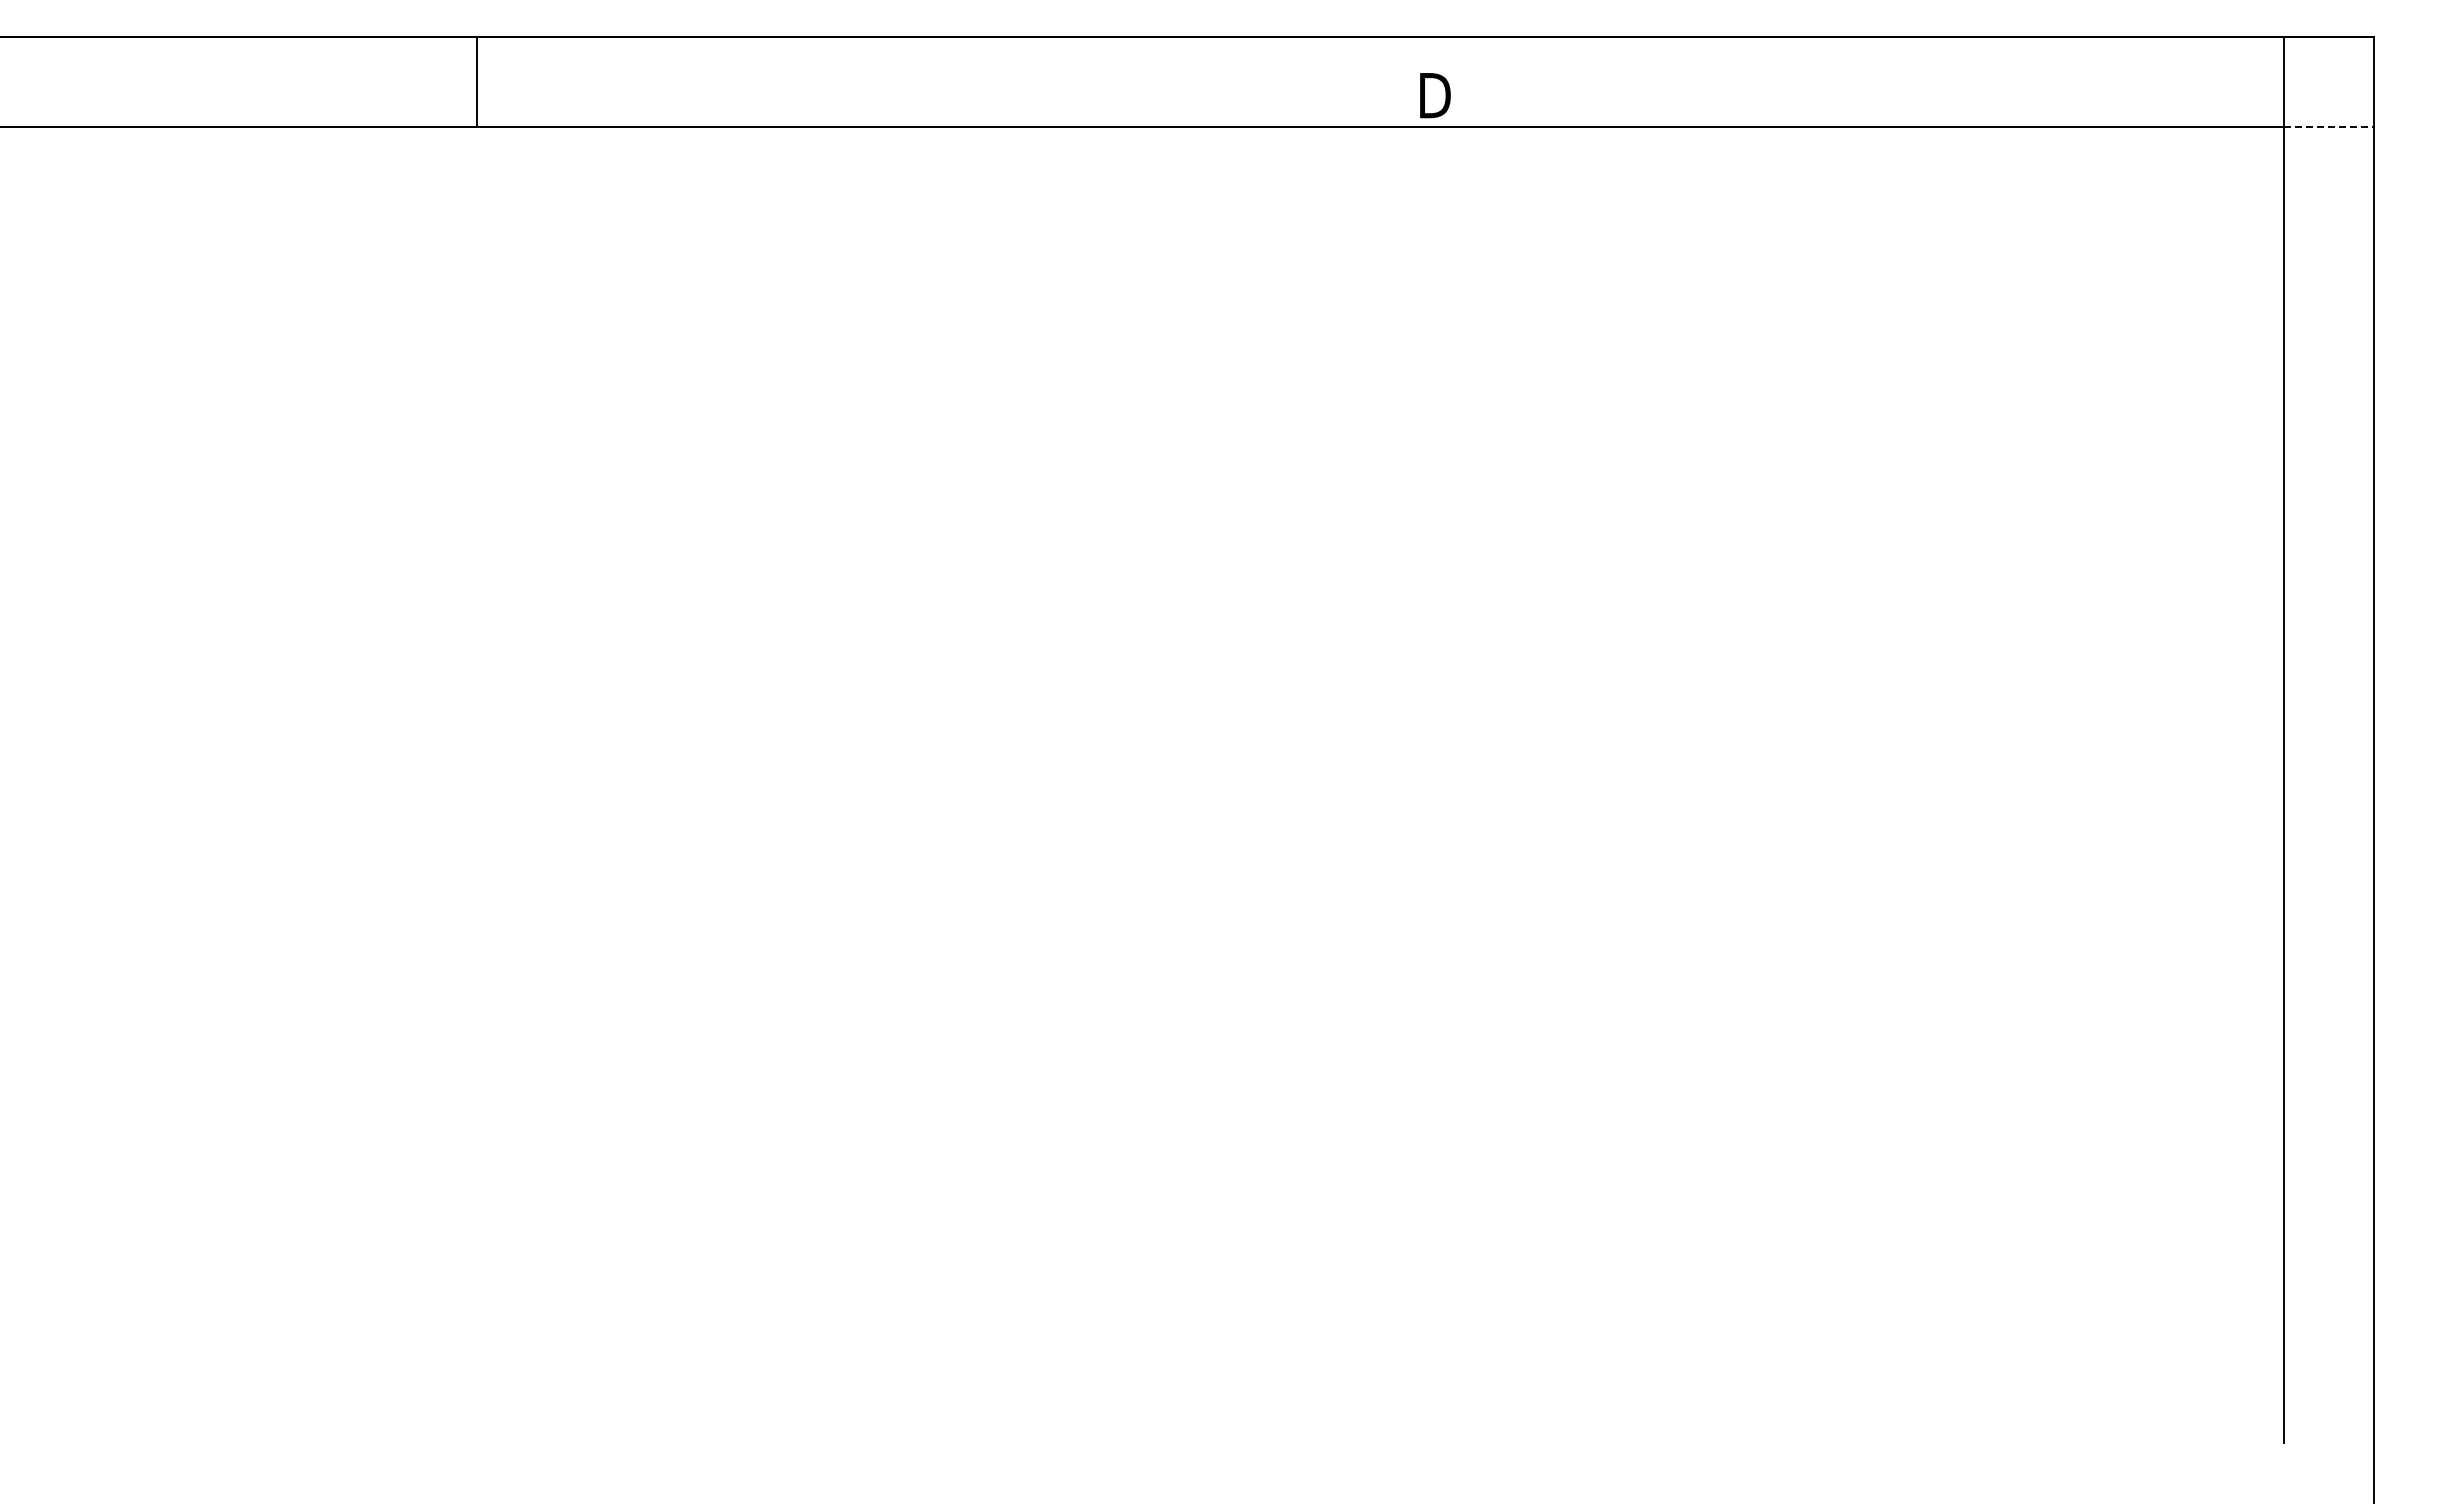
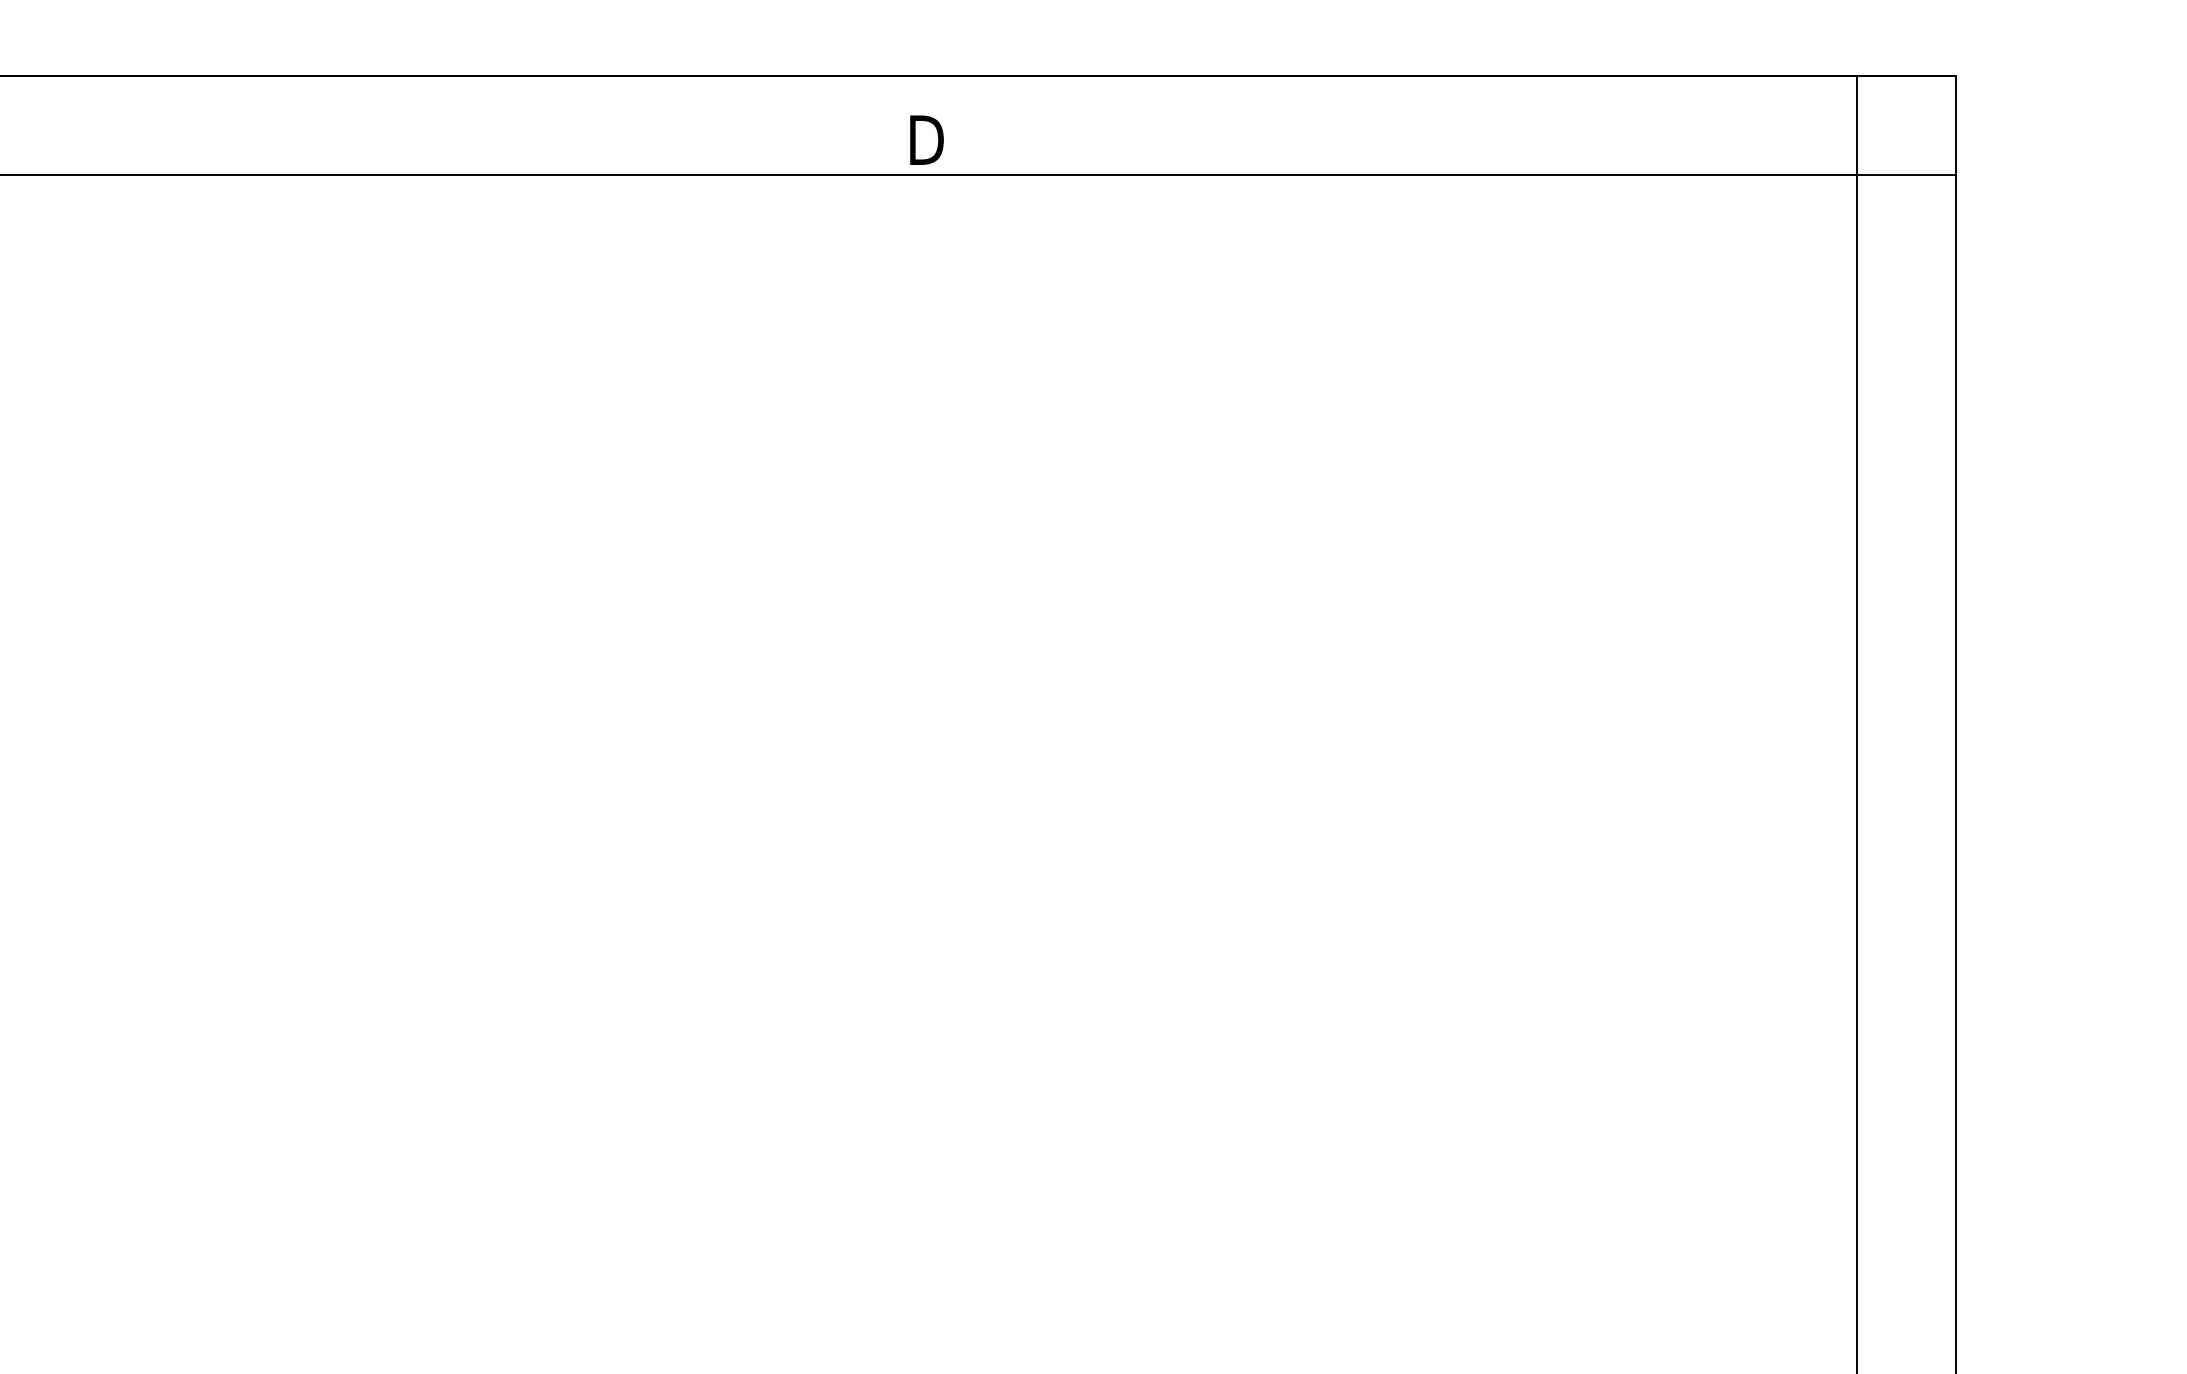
line: (2329, 127) -> (1906, 175), dashed -> solid

